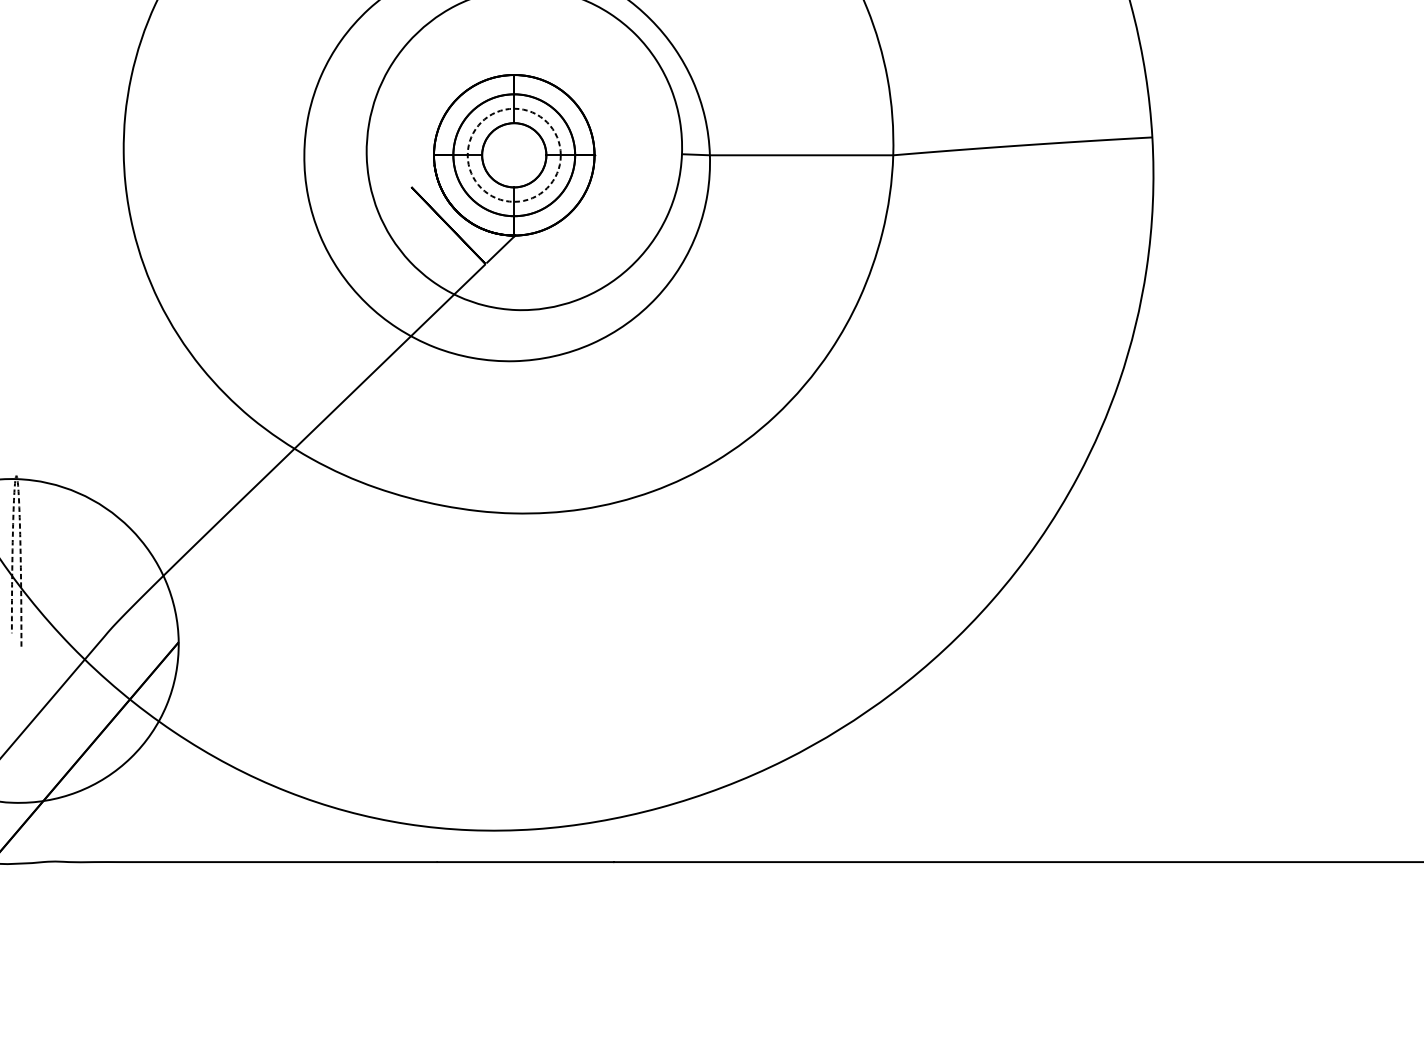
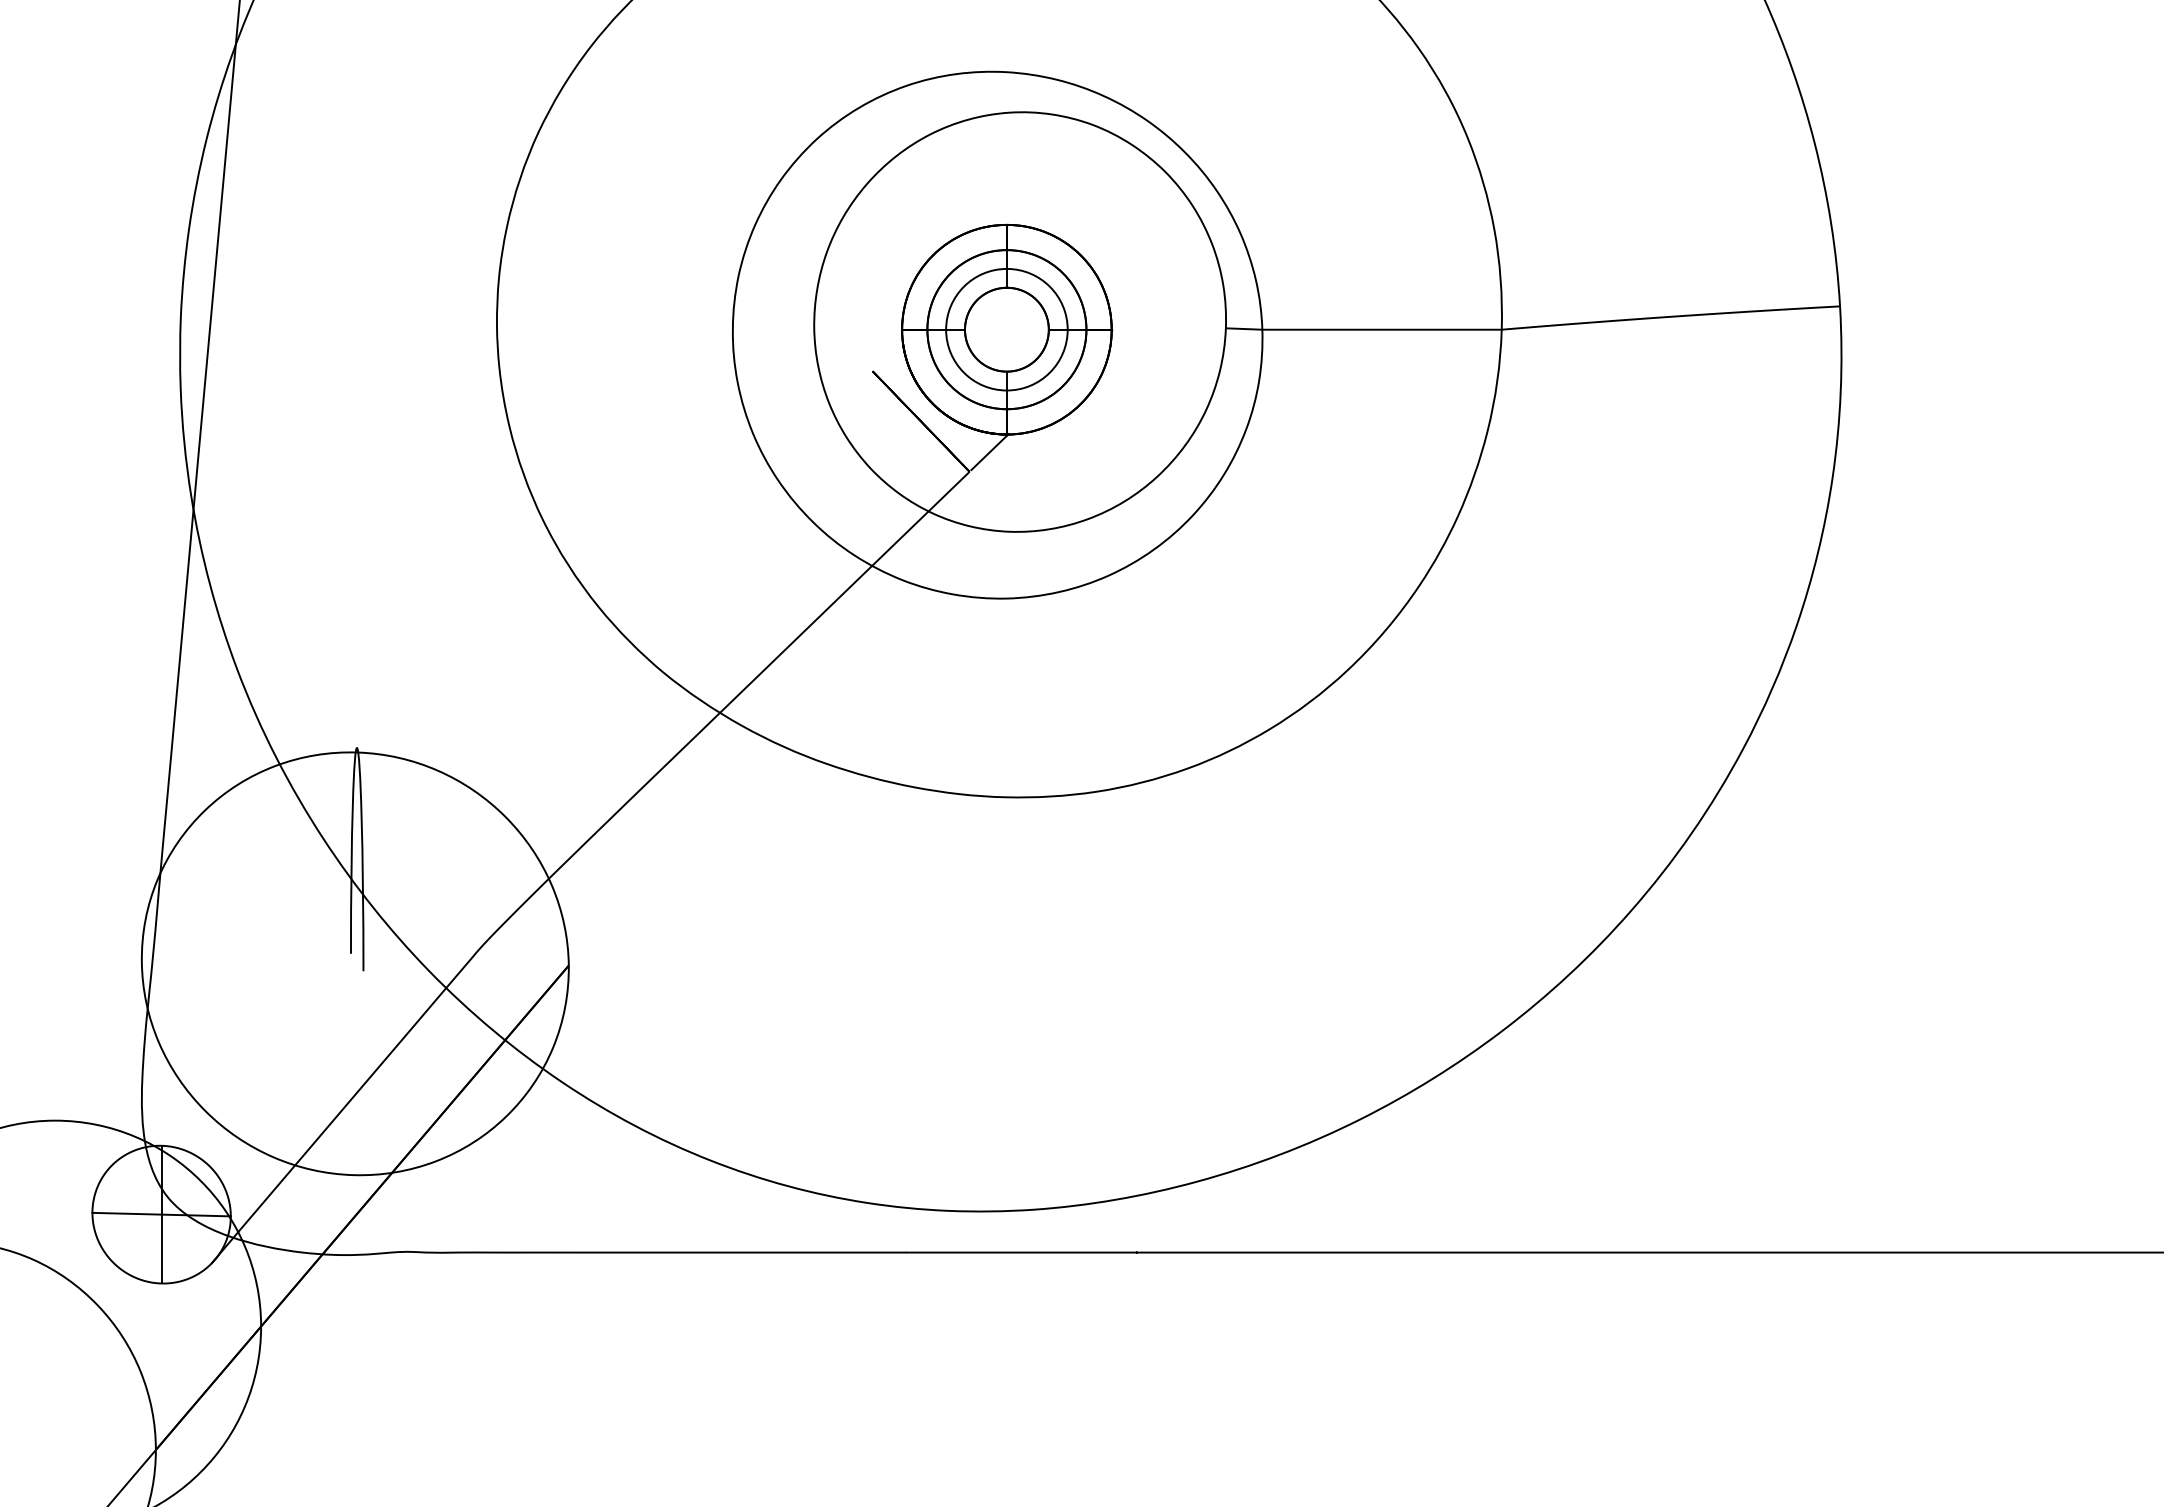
circle: (513, 155) -> (1006, 329), dashed -> solid
arc: (17, 478) -> (358, 751), dashed -> solid

